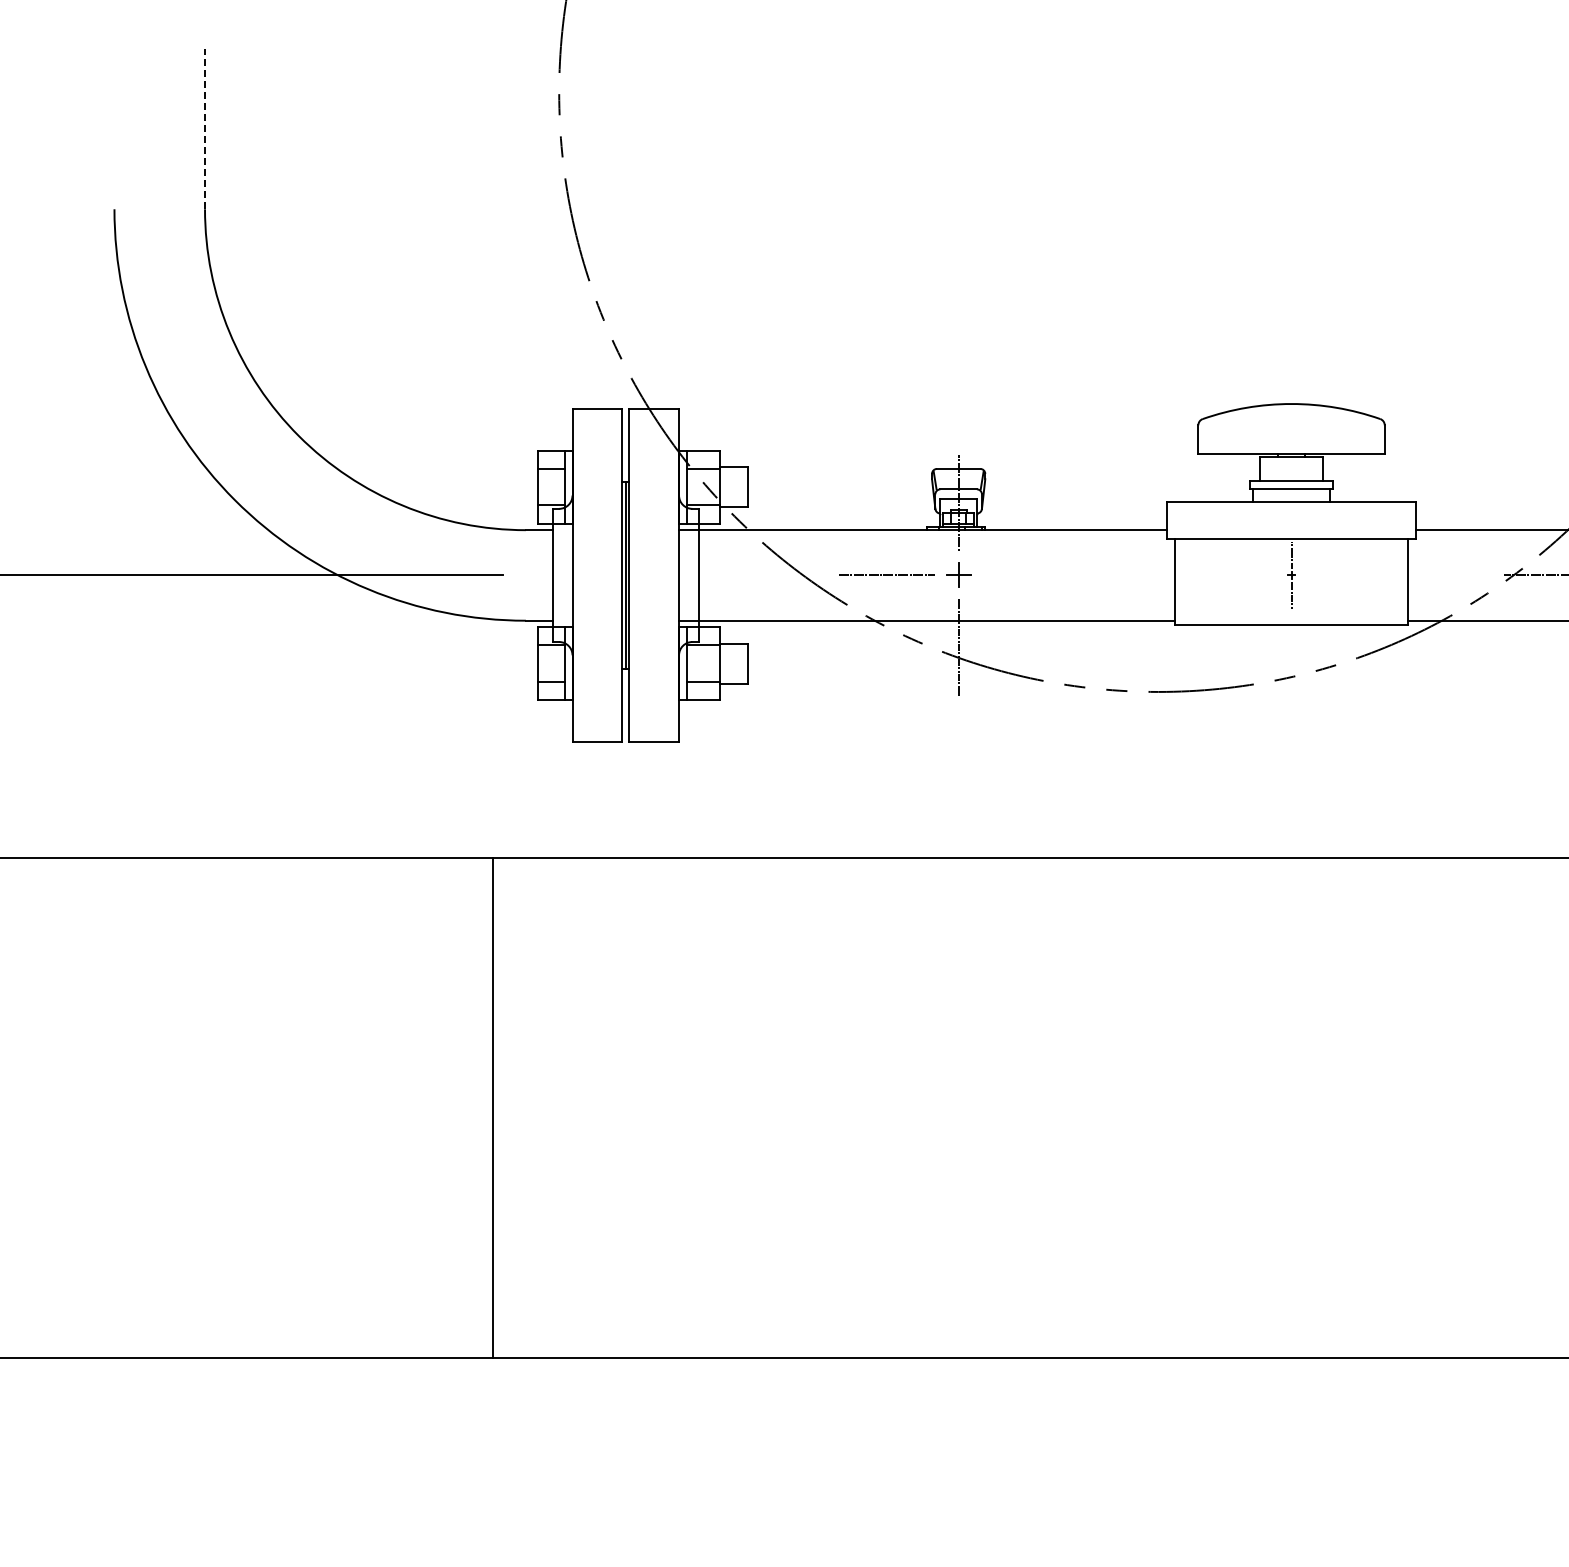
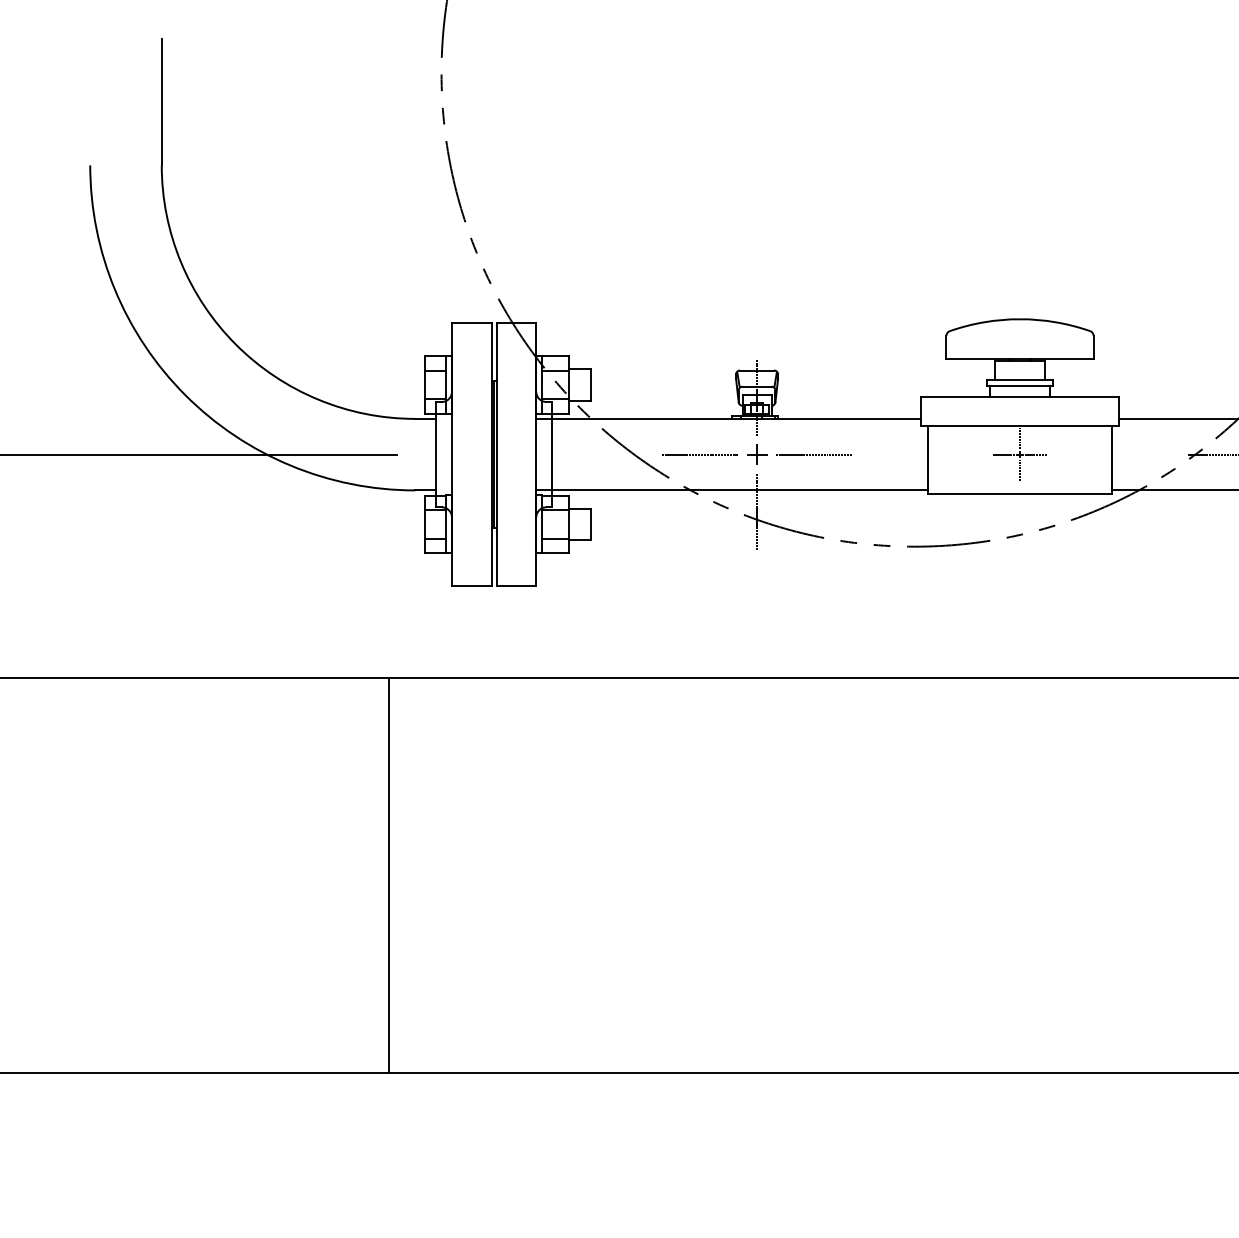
line: (205, 129) -> (162, 102), dashed -> solid
line: (1030, 575) -> (813, 454), added
line: (1270, 575) -> (1003, 454), added
line: (1311, 575) -> (1035, 454), added

